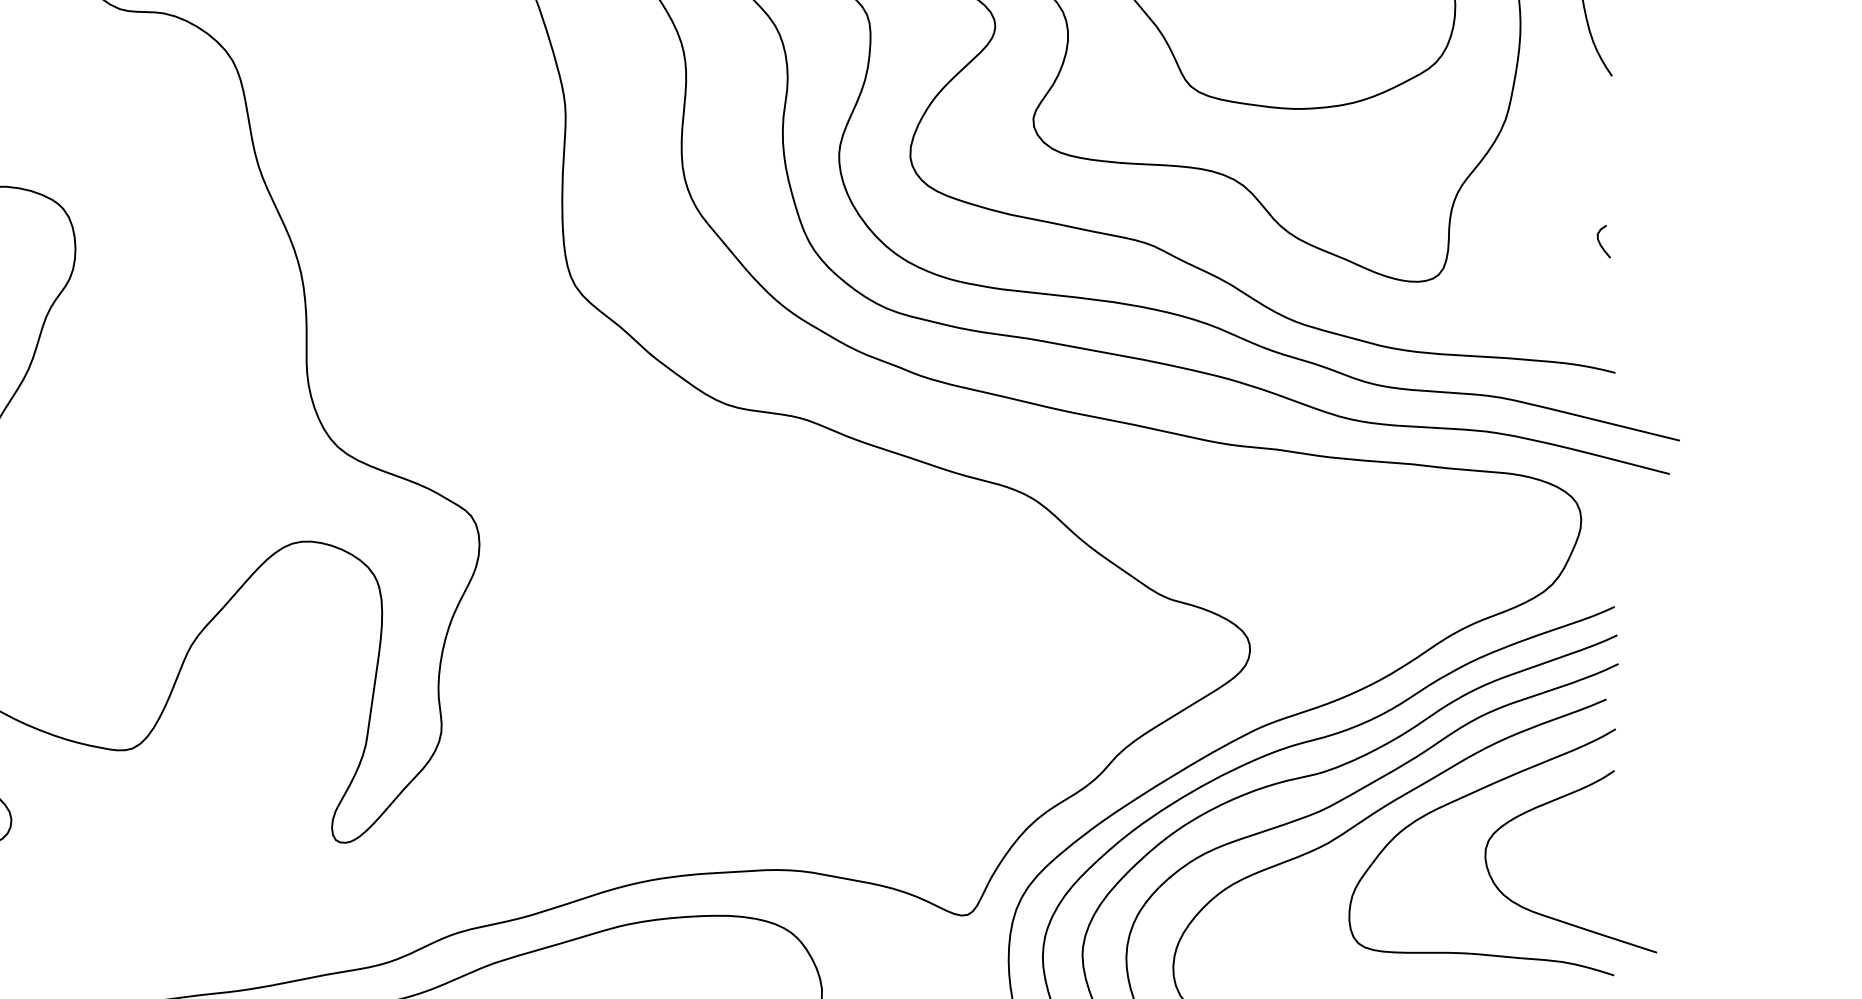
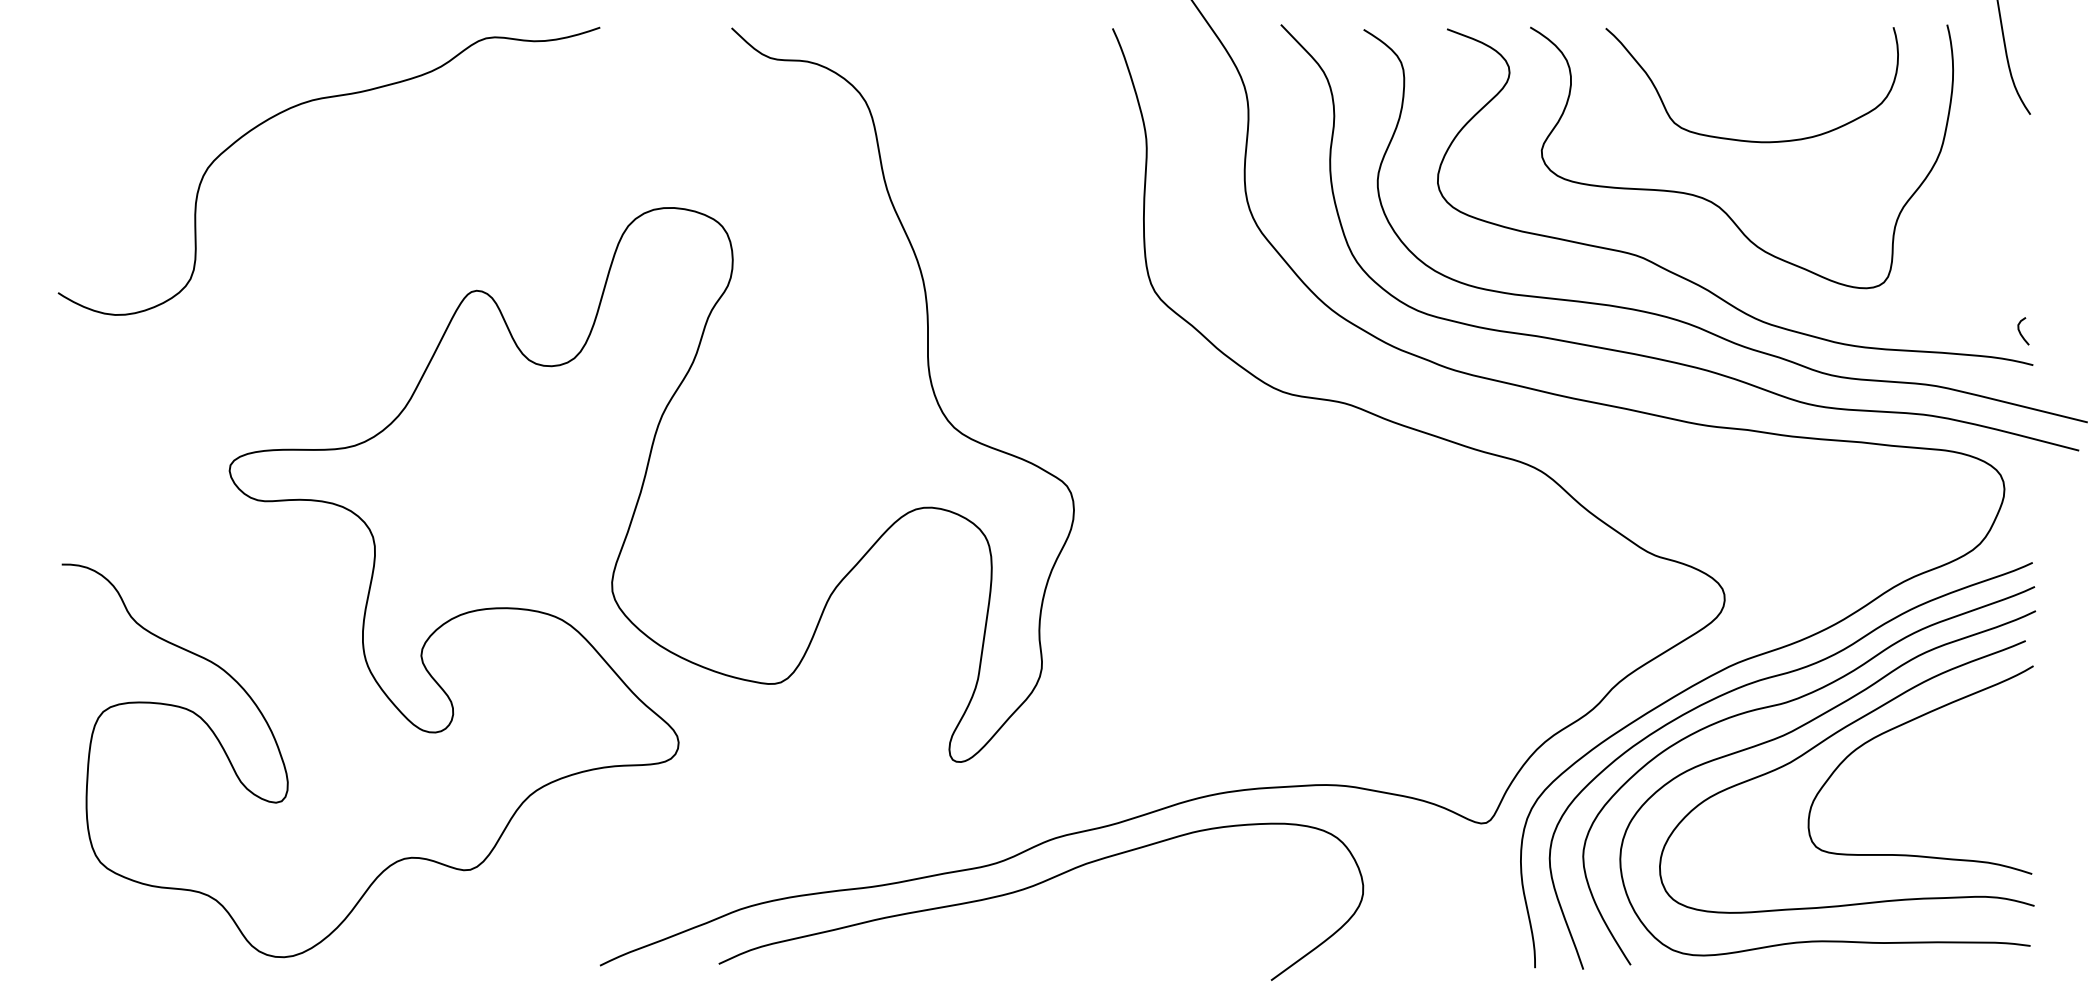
curve: (1601, 244) -> (2021, 333), moved
curve: (1551, 916) -> (1979, 824), removed

